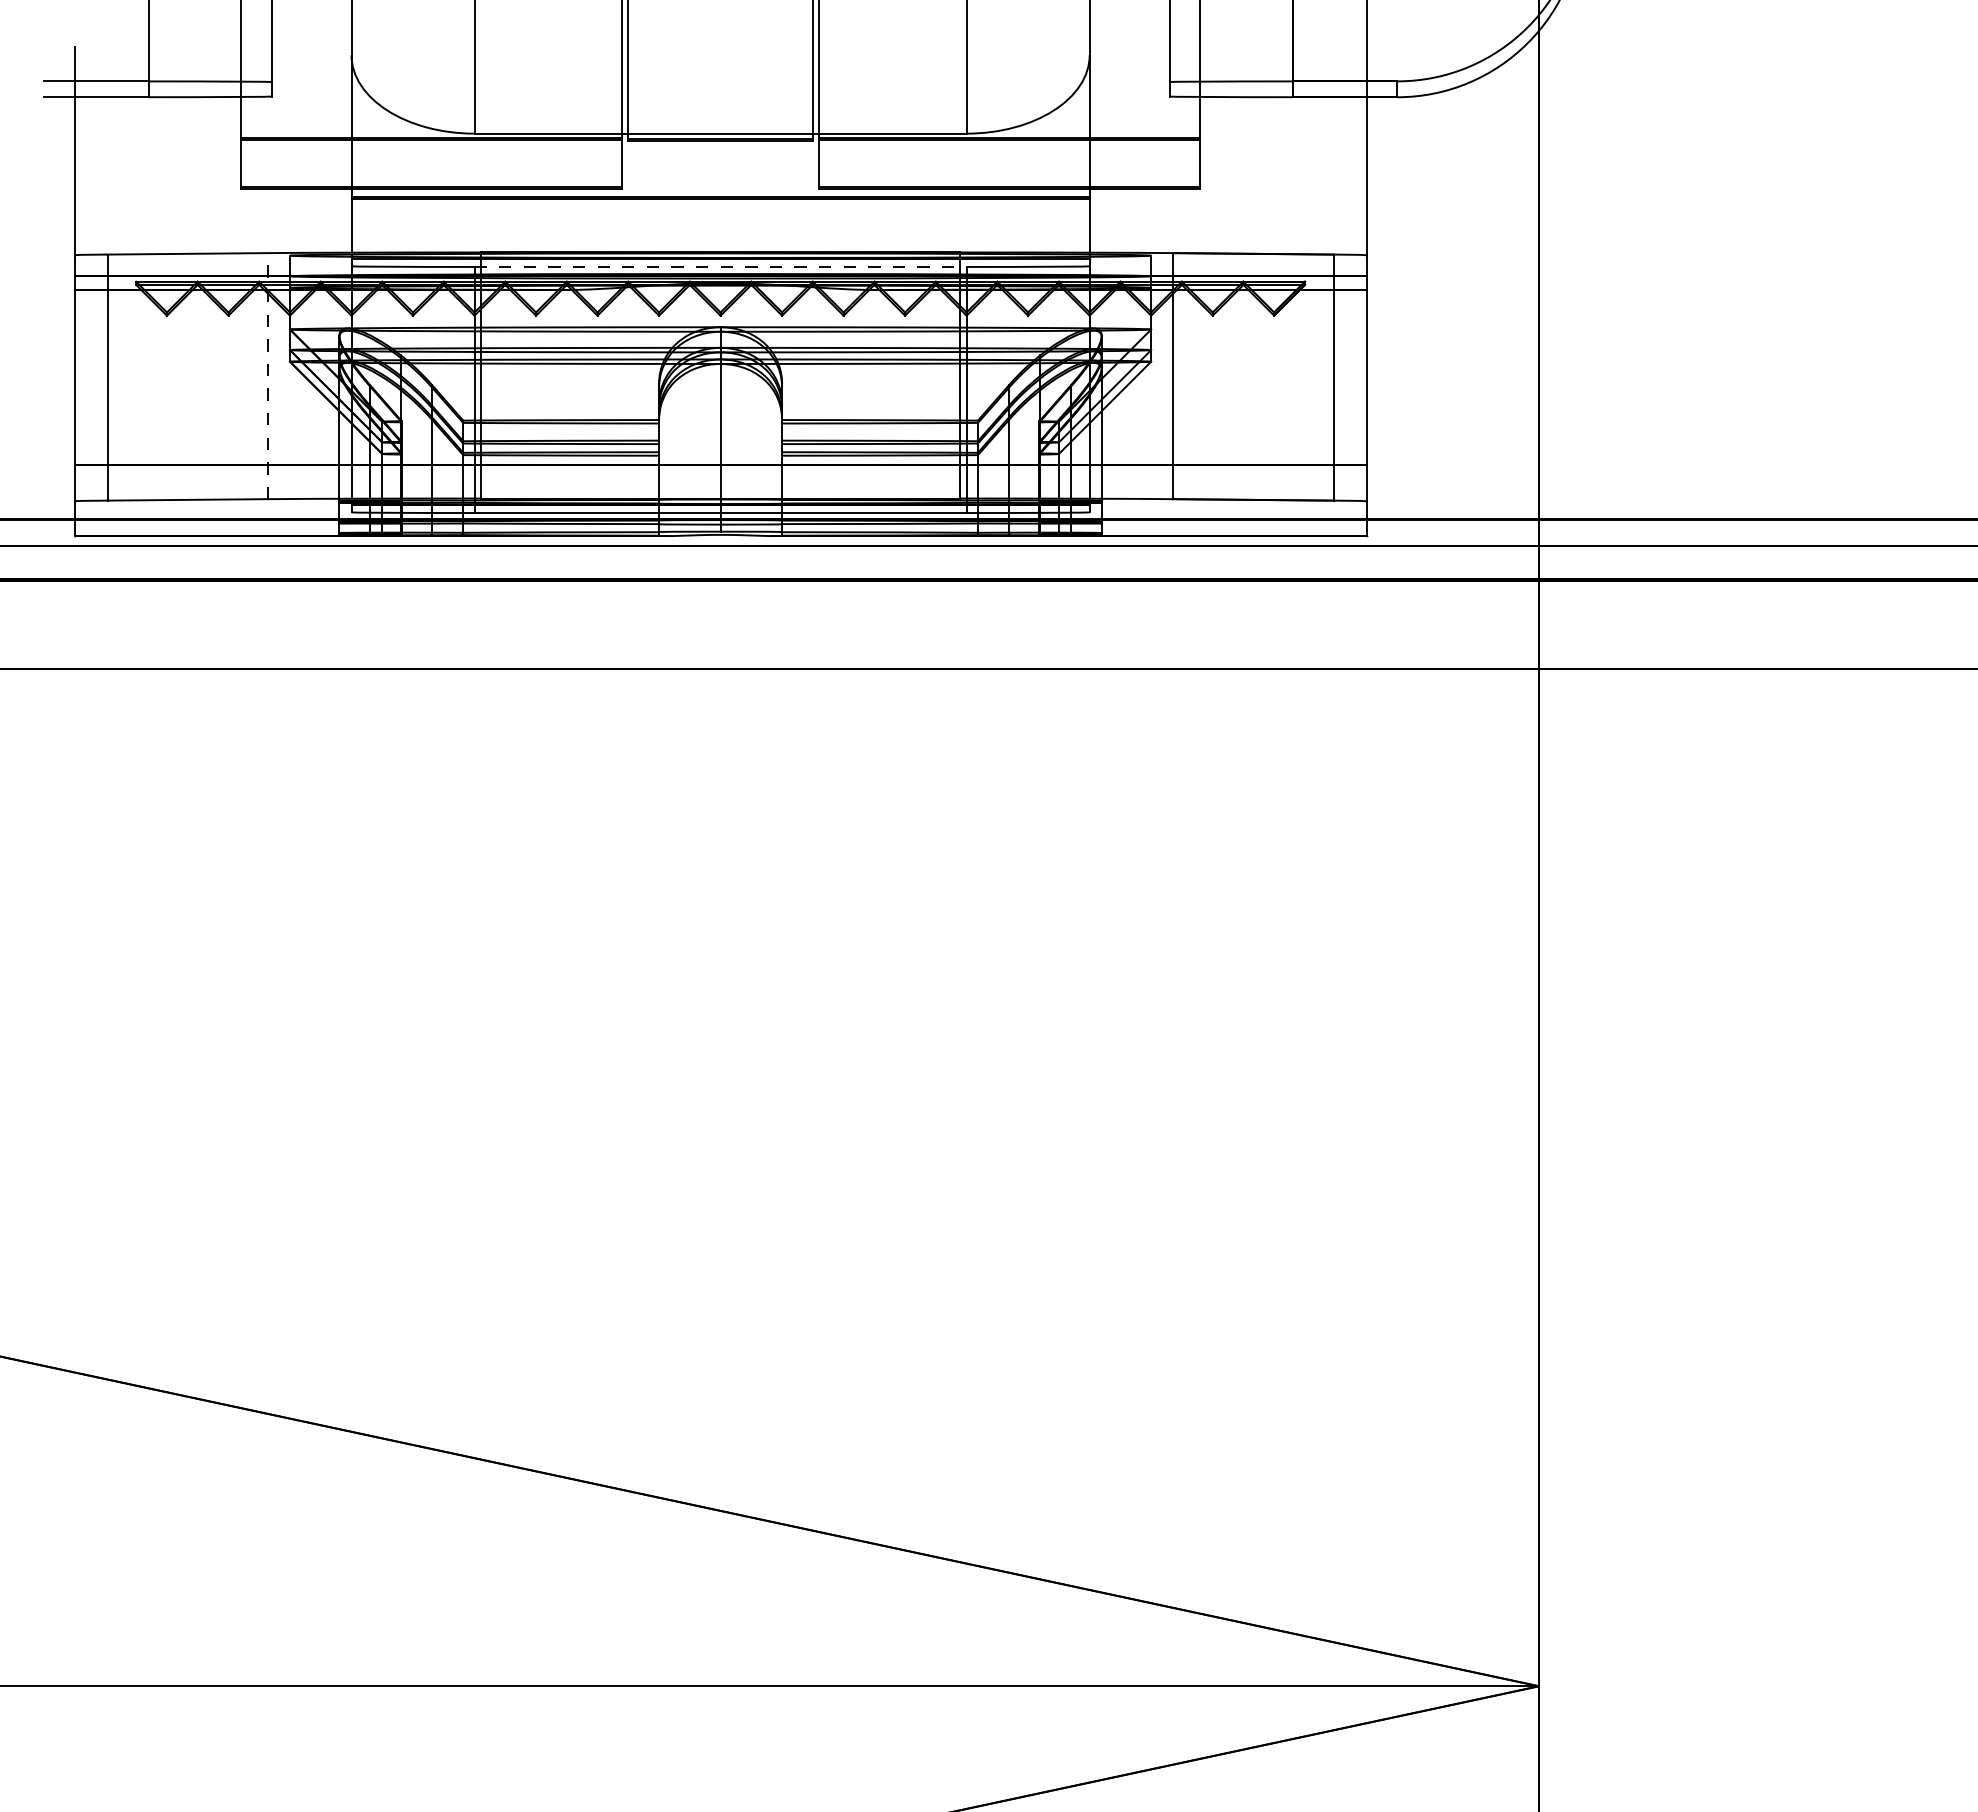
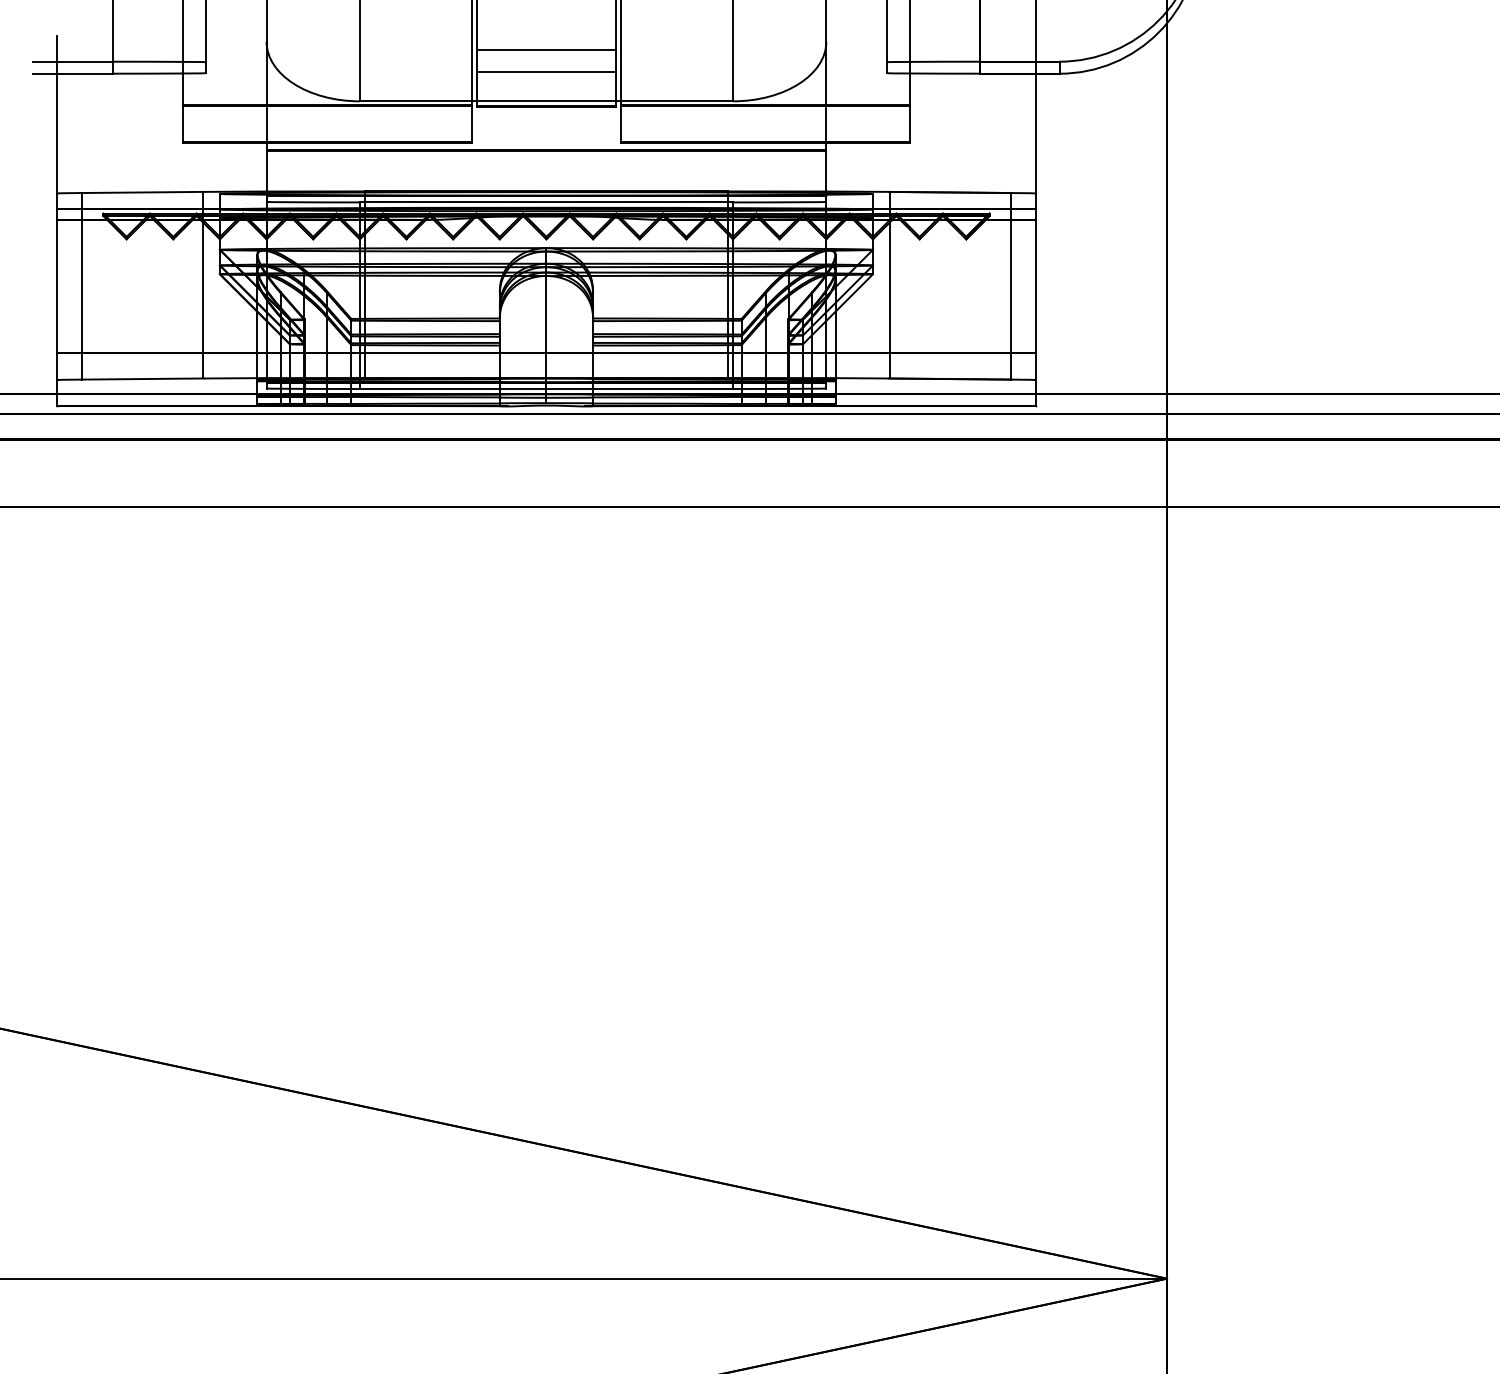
line: (720, 66) -> (546, 50), added
line: (720, 95) -> (546, 72), added
line: (721, 266) -> (547, 202), dashed -> solid
line: (268, 375) -> (203, 284), dashed -> solid

